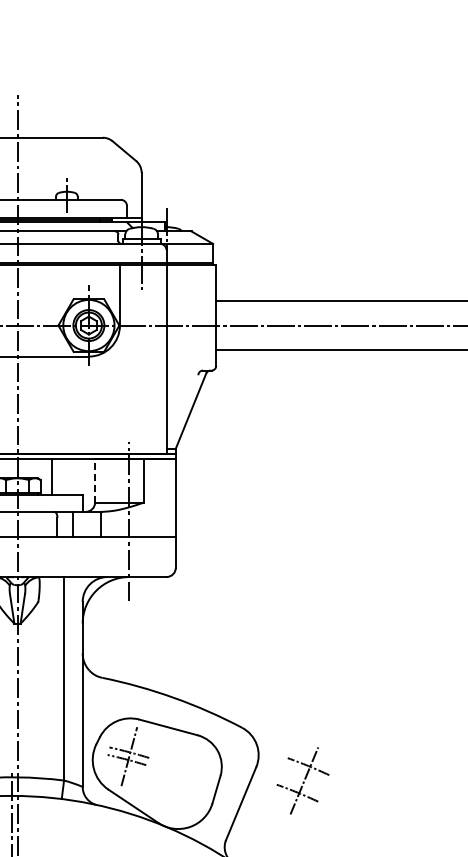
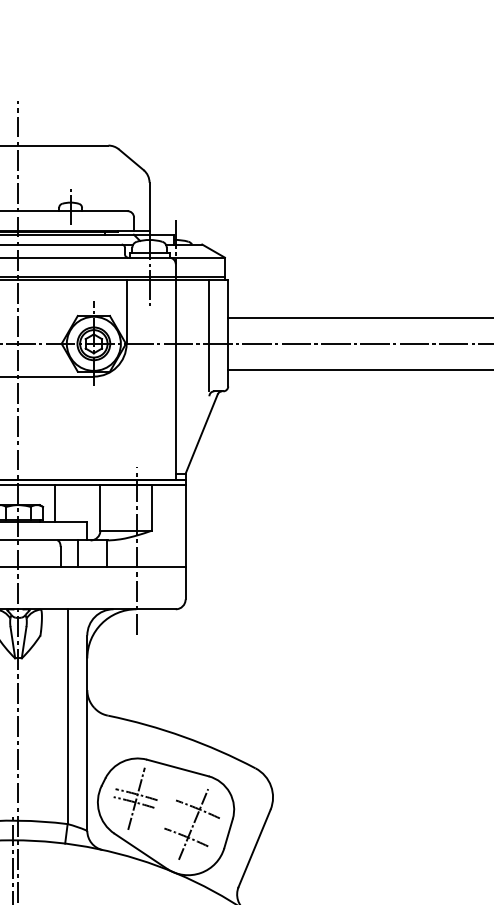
line: (198, 317) -> (209, 335), added
line: (95, 480) -> (100, 507), dashed -> solid
part: (302, 780) -> (191, 824), moved

